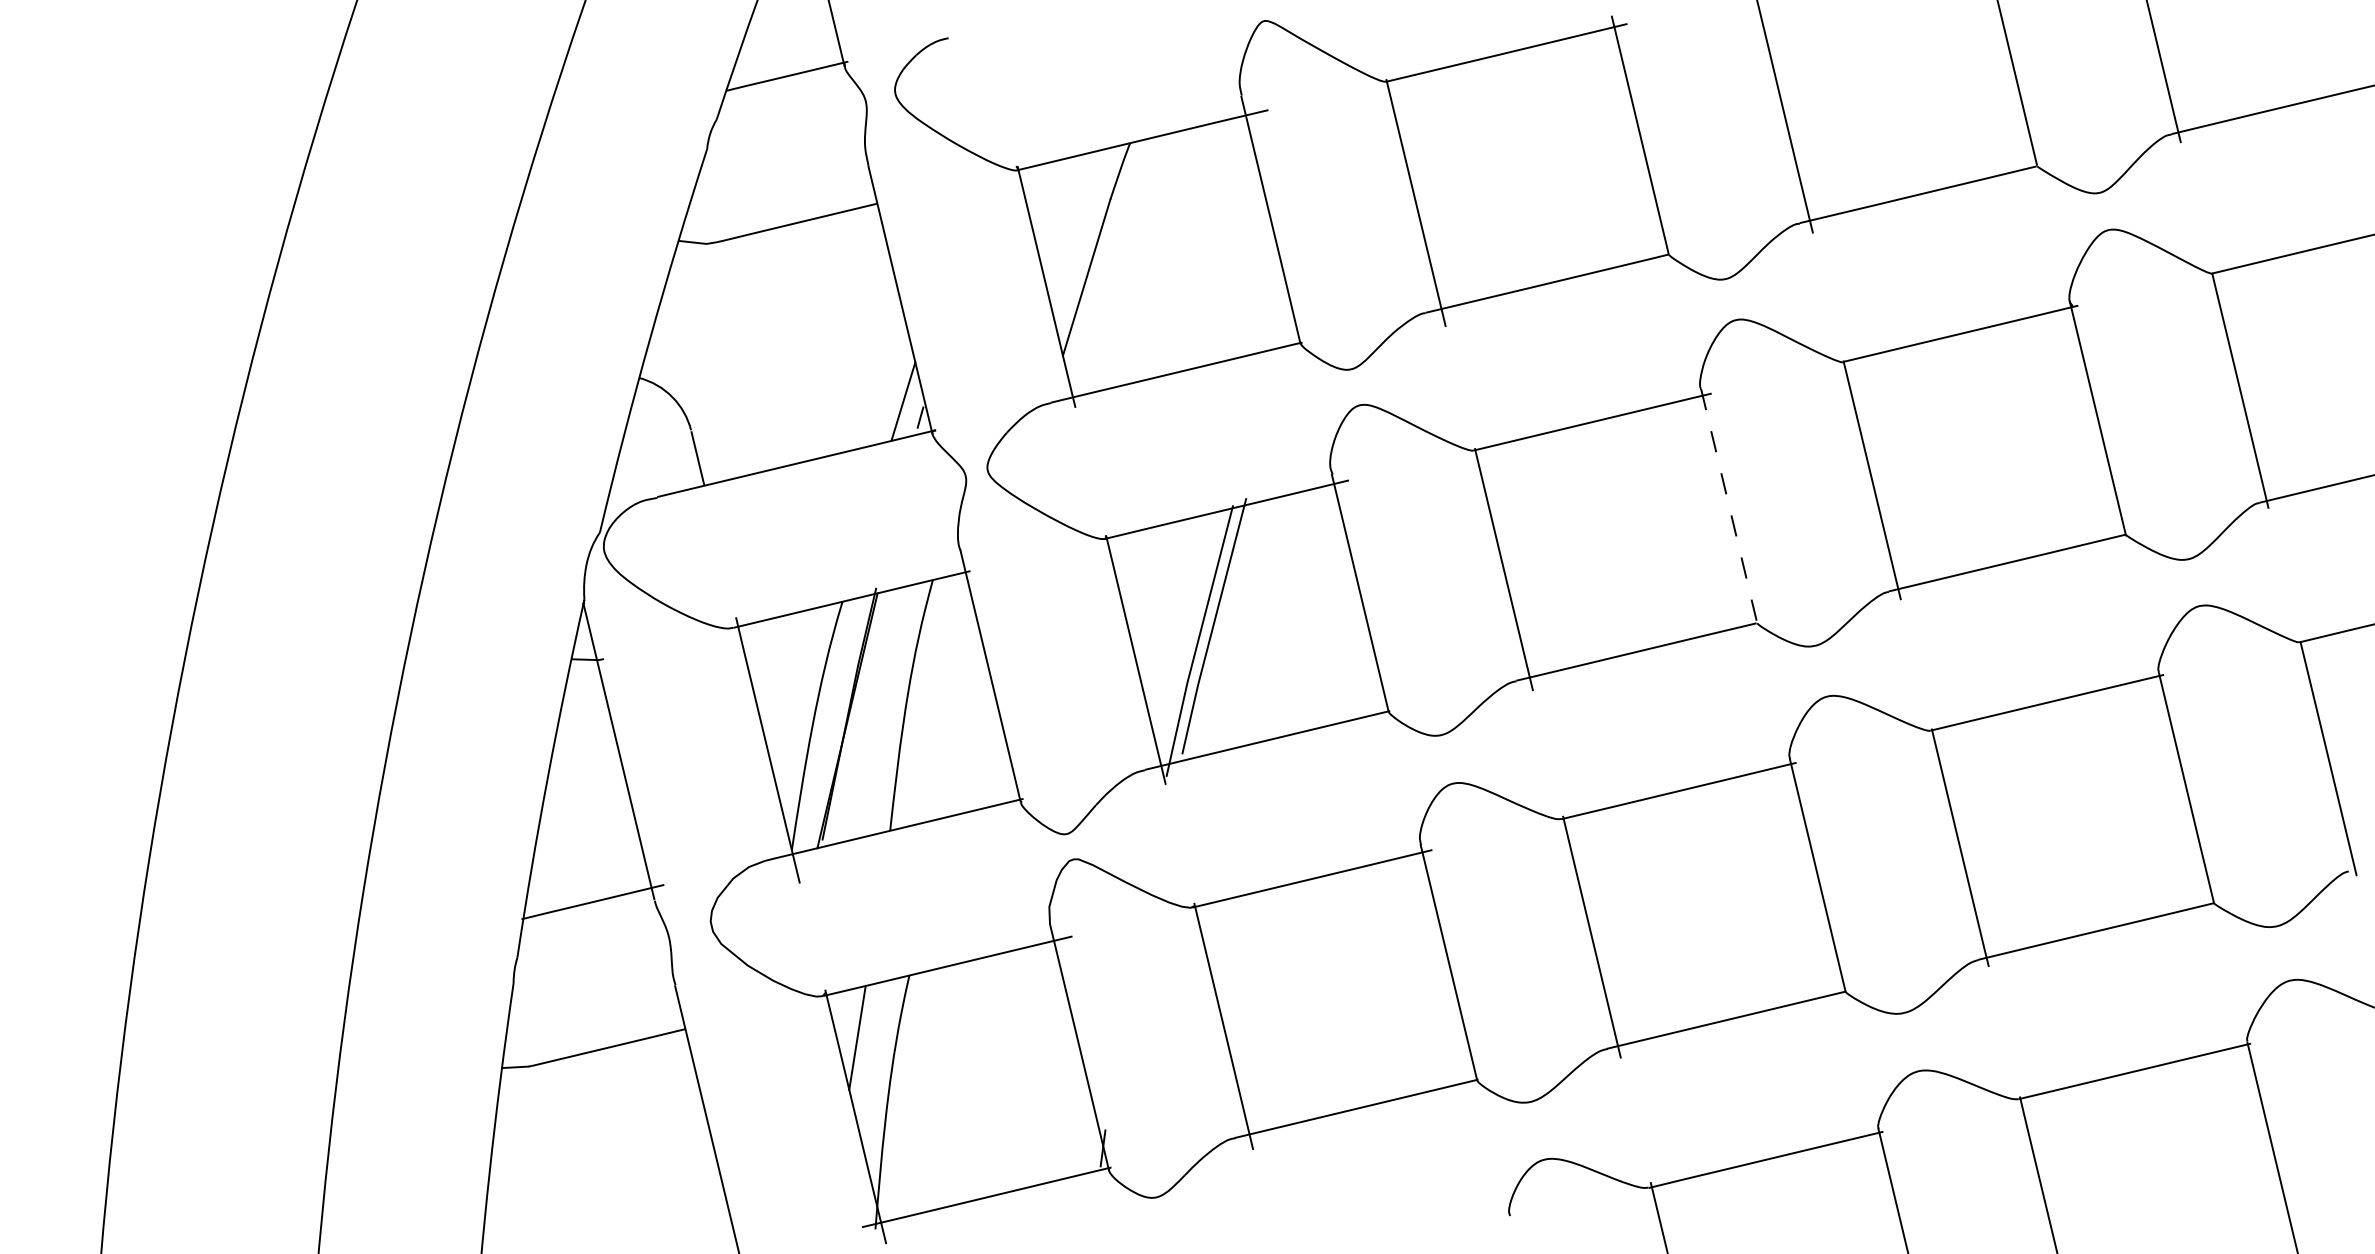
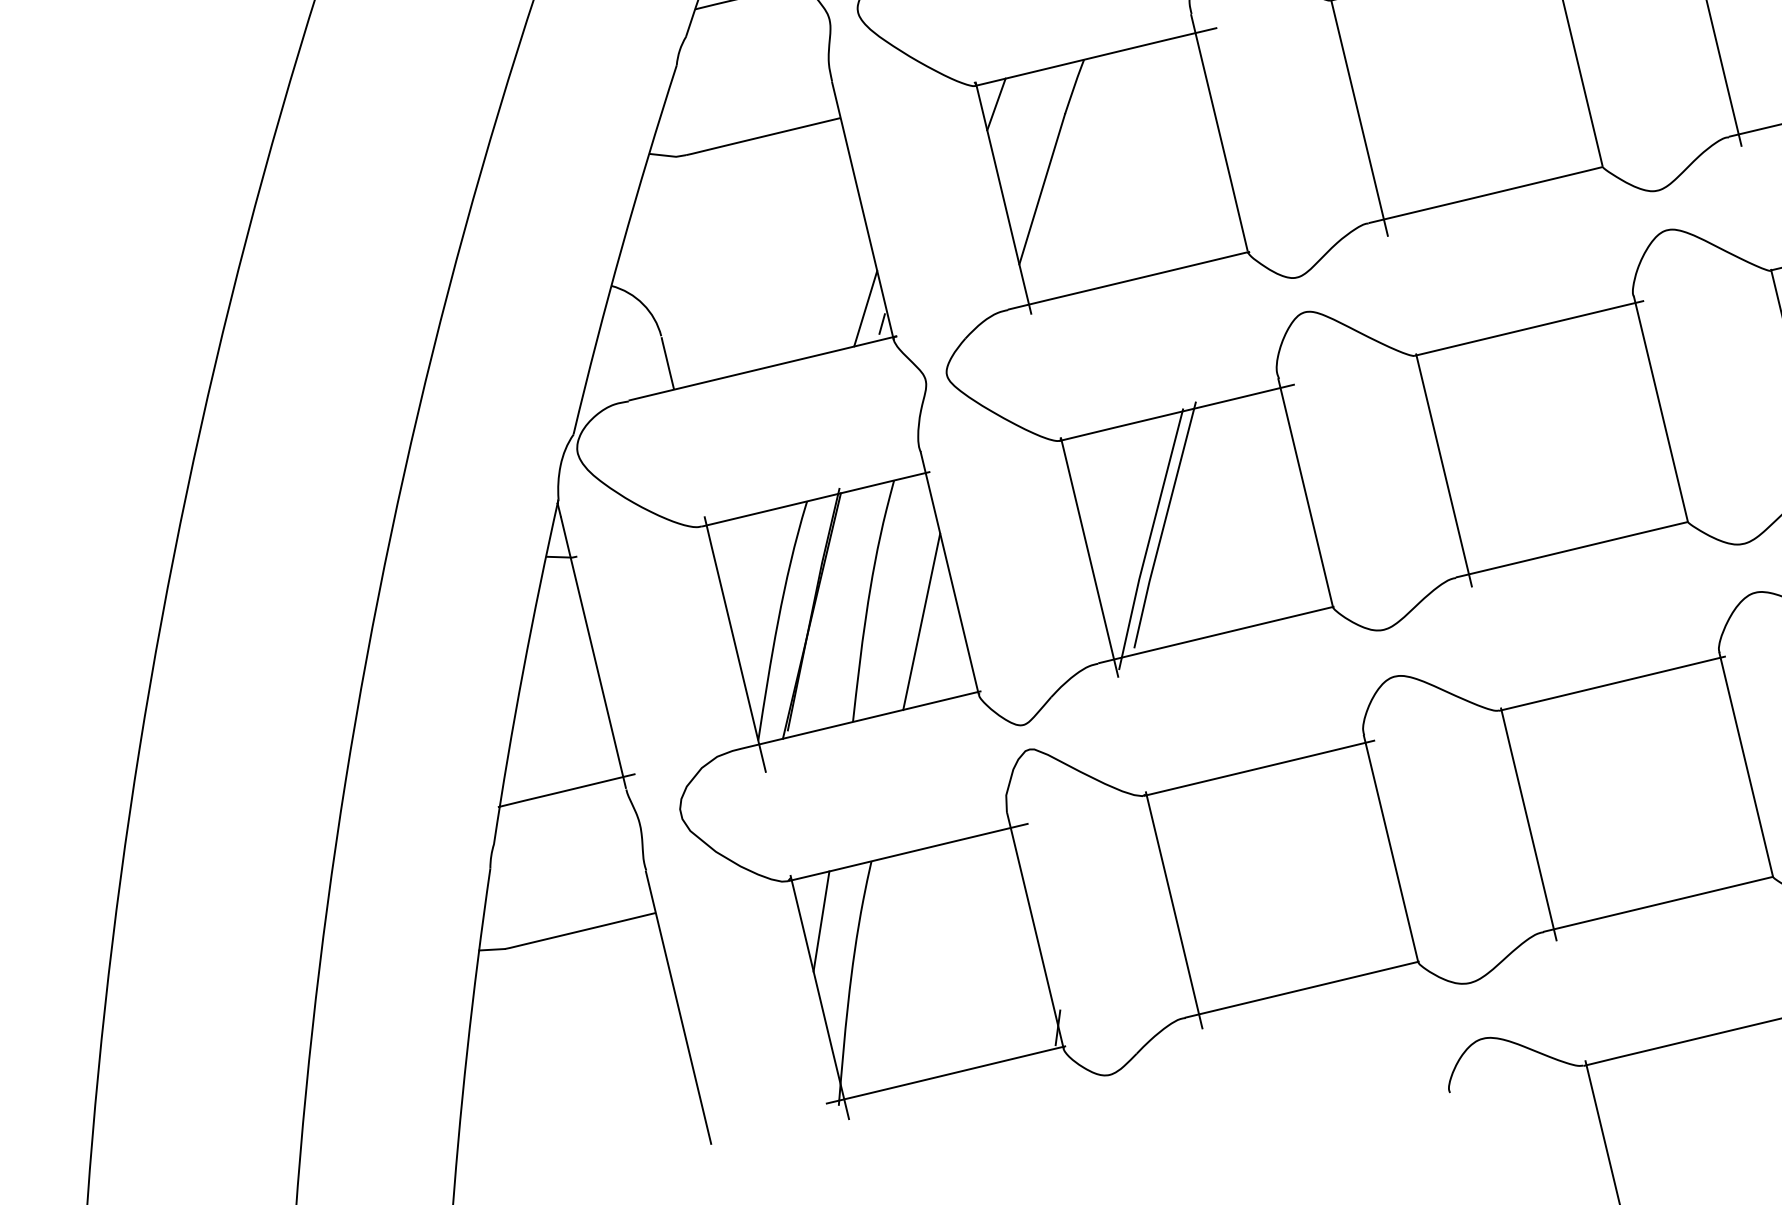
line: (1038, 189) -> (995, 104), added
line: (1729, 506) -> (1661, 409), dashed -> solid
line: (961, 726) -> (921, 621), added

